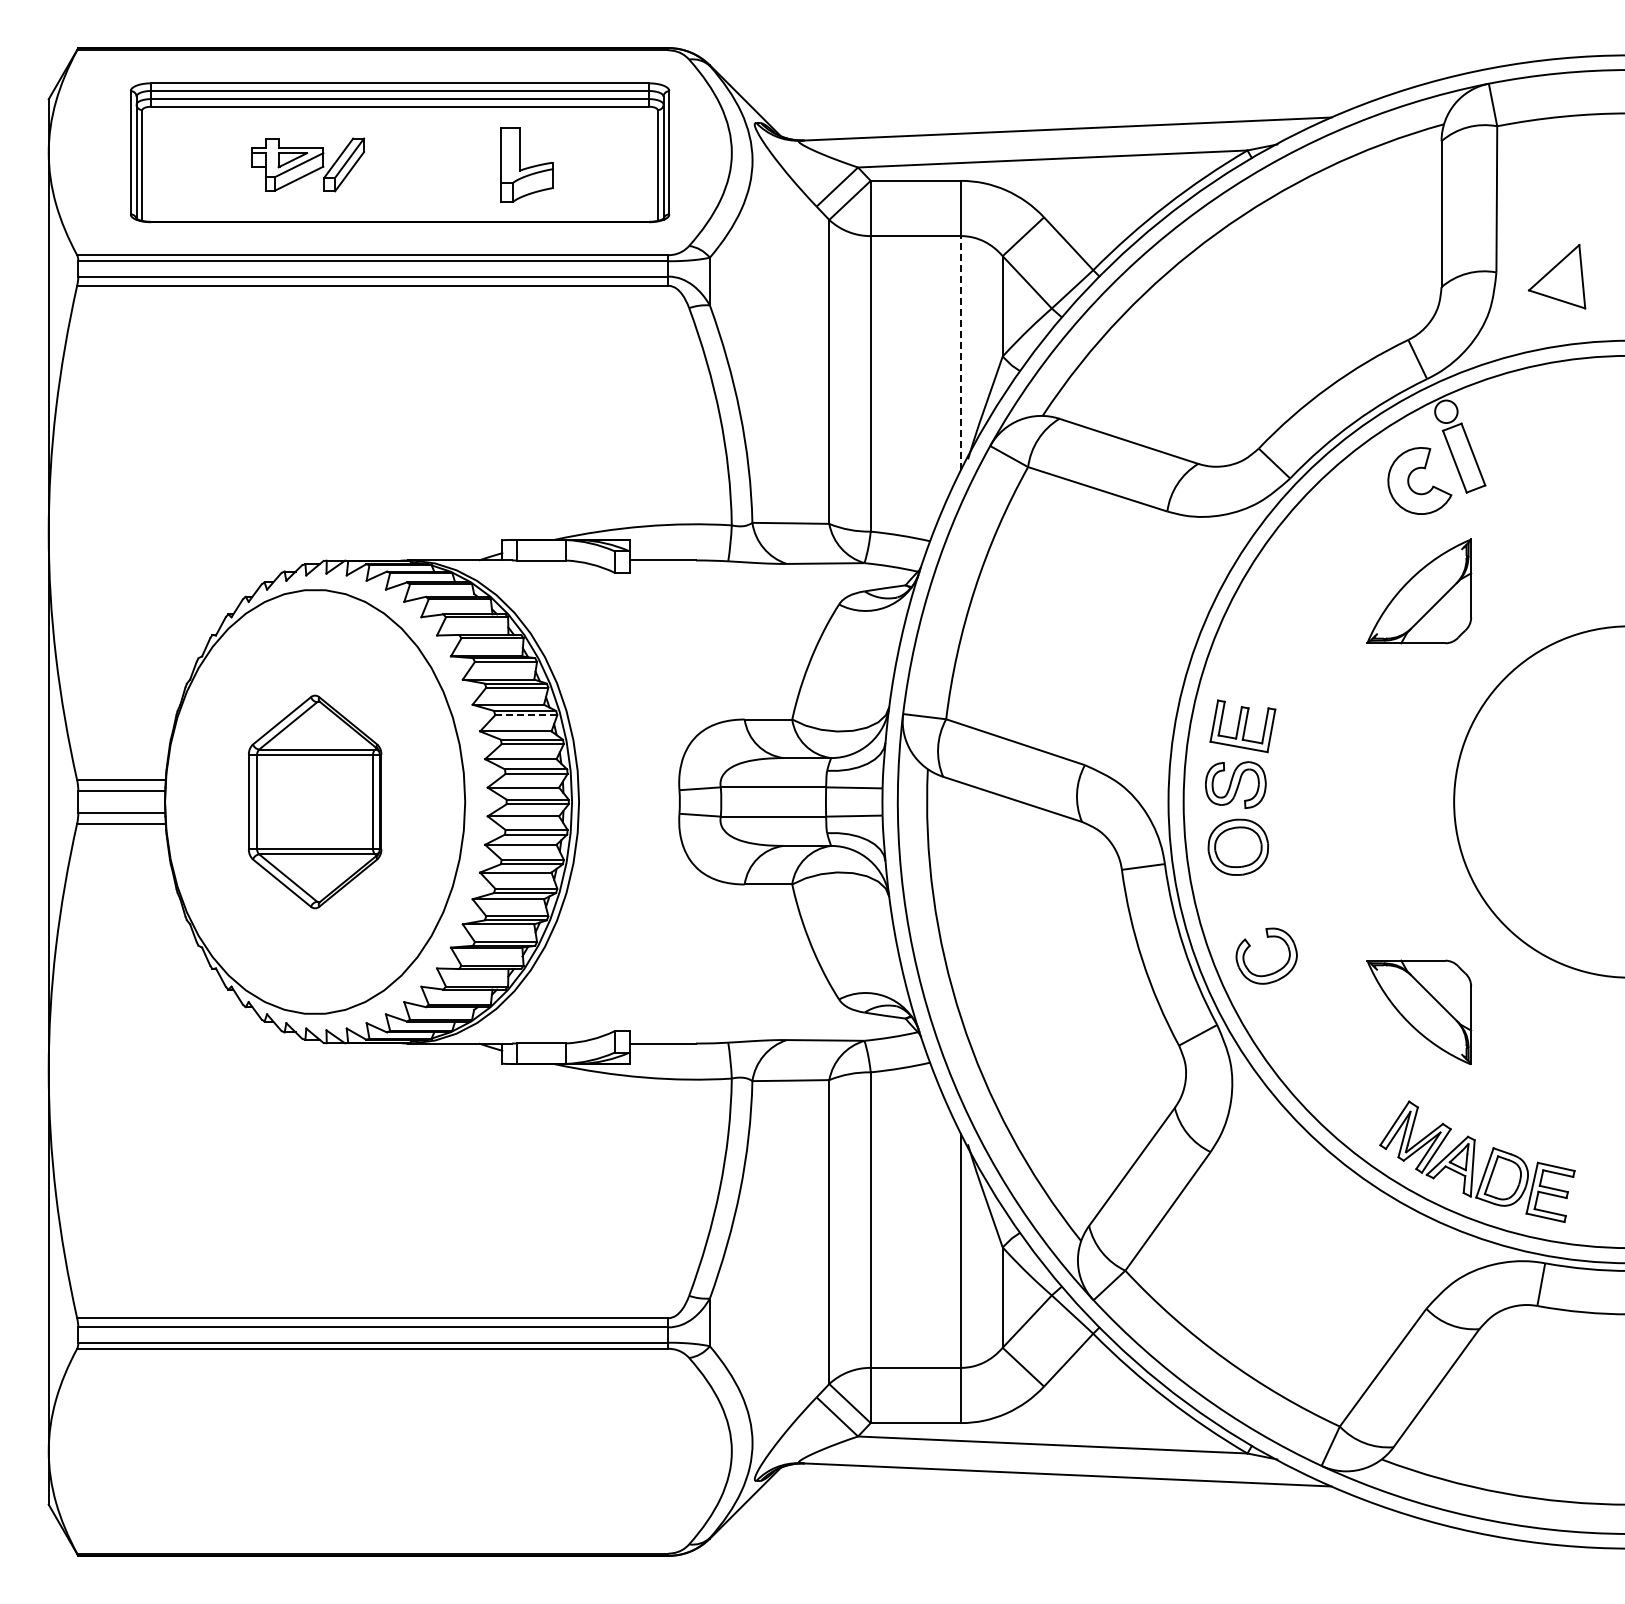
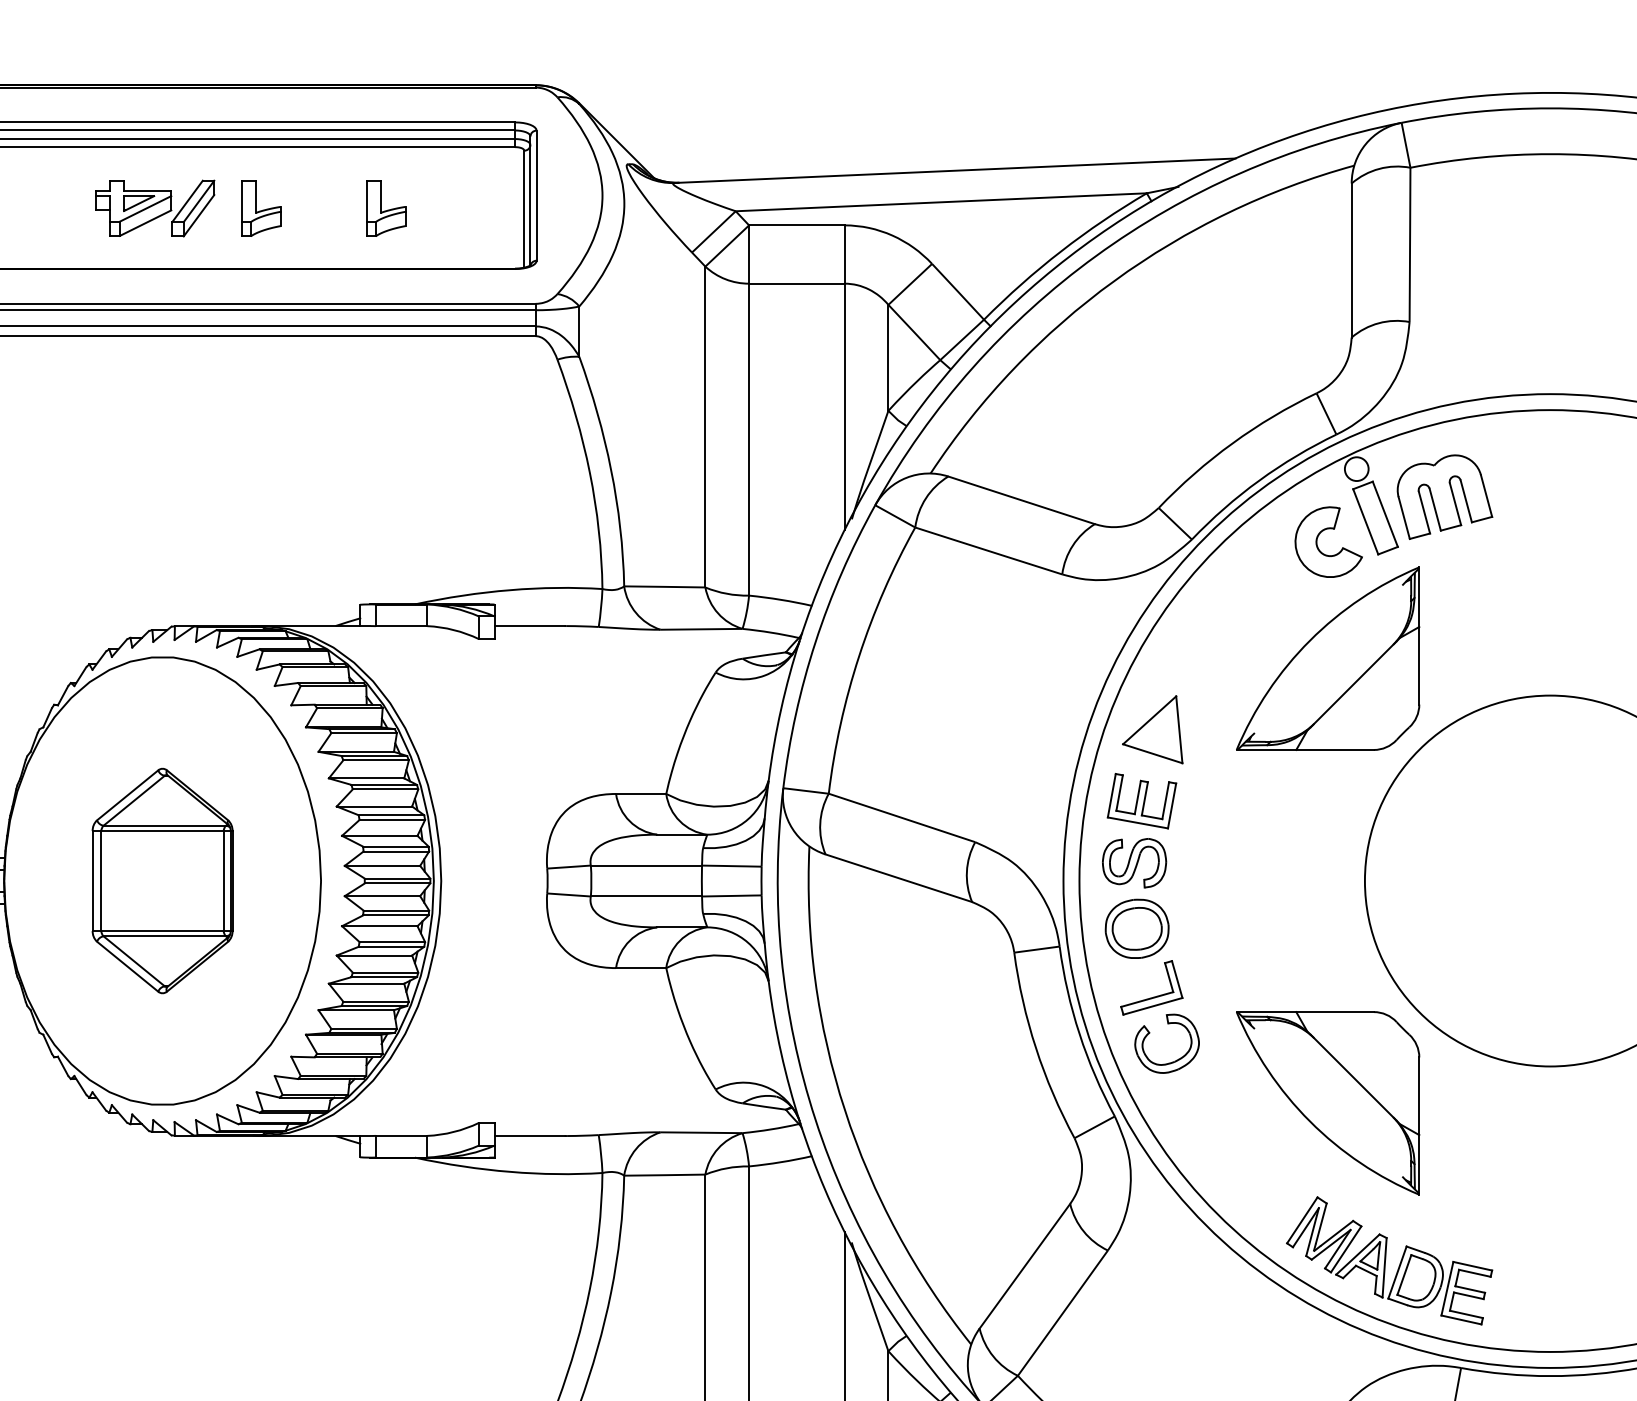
part: (408, 164) -> (261, 208), added
part: (526, 164) -> (385, 208), size x0.71
part: (1556, 276) -> (1152, 729), moved
line: (961, 352) -> (844, 406), dashed -> solid
part: (1529, 437) -> (1444, 496), added
part: (1419, 591) -> (1328, 658), size x1.67
line: (525, 715) -> (384, 789), dashed -> solid
part: (1256, 910) -> (1156, 995), added
part: (1419, 1012) -> (1328, 1103), size x1.67

